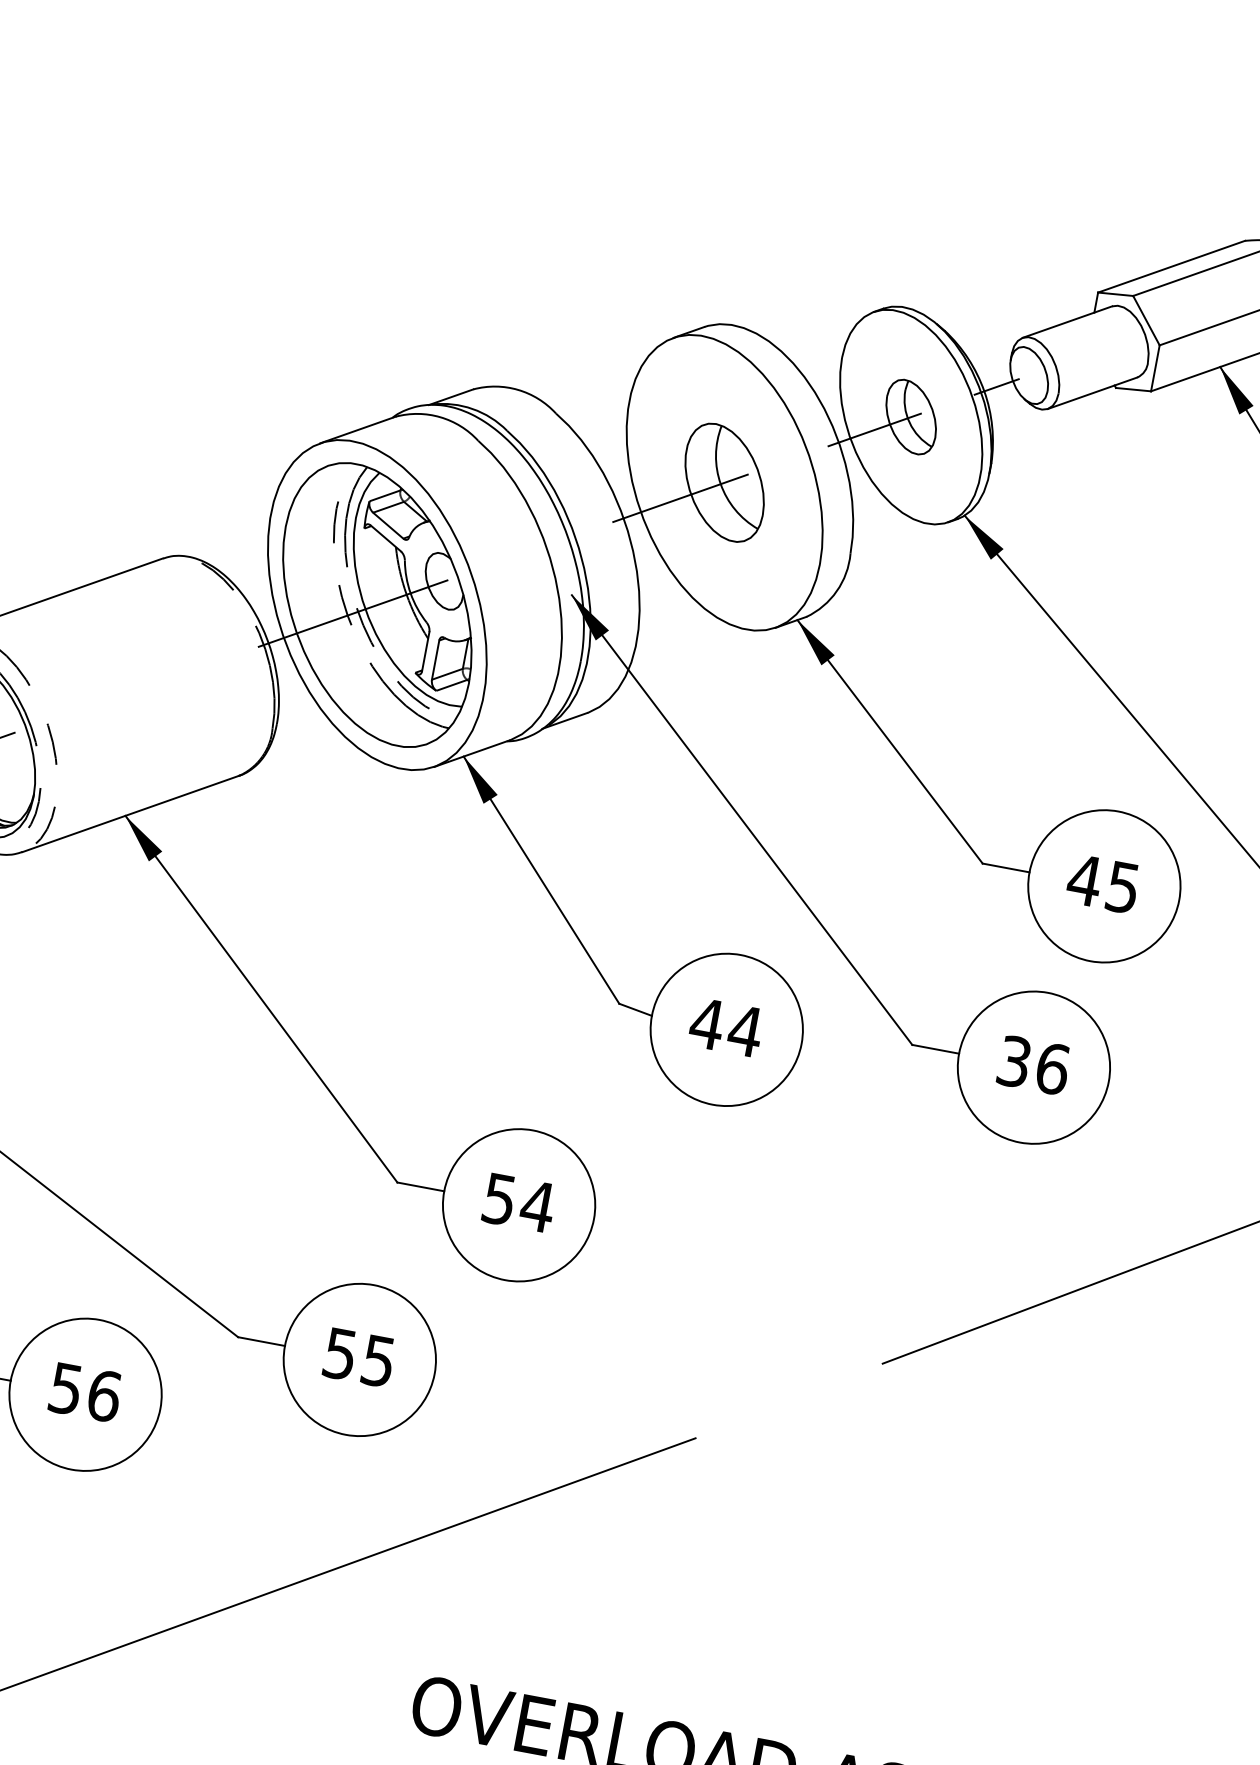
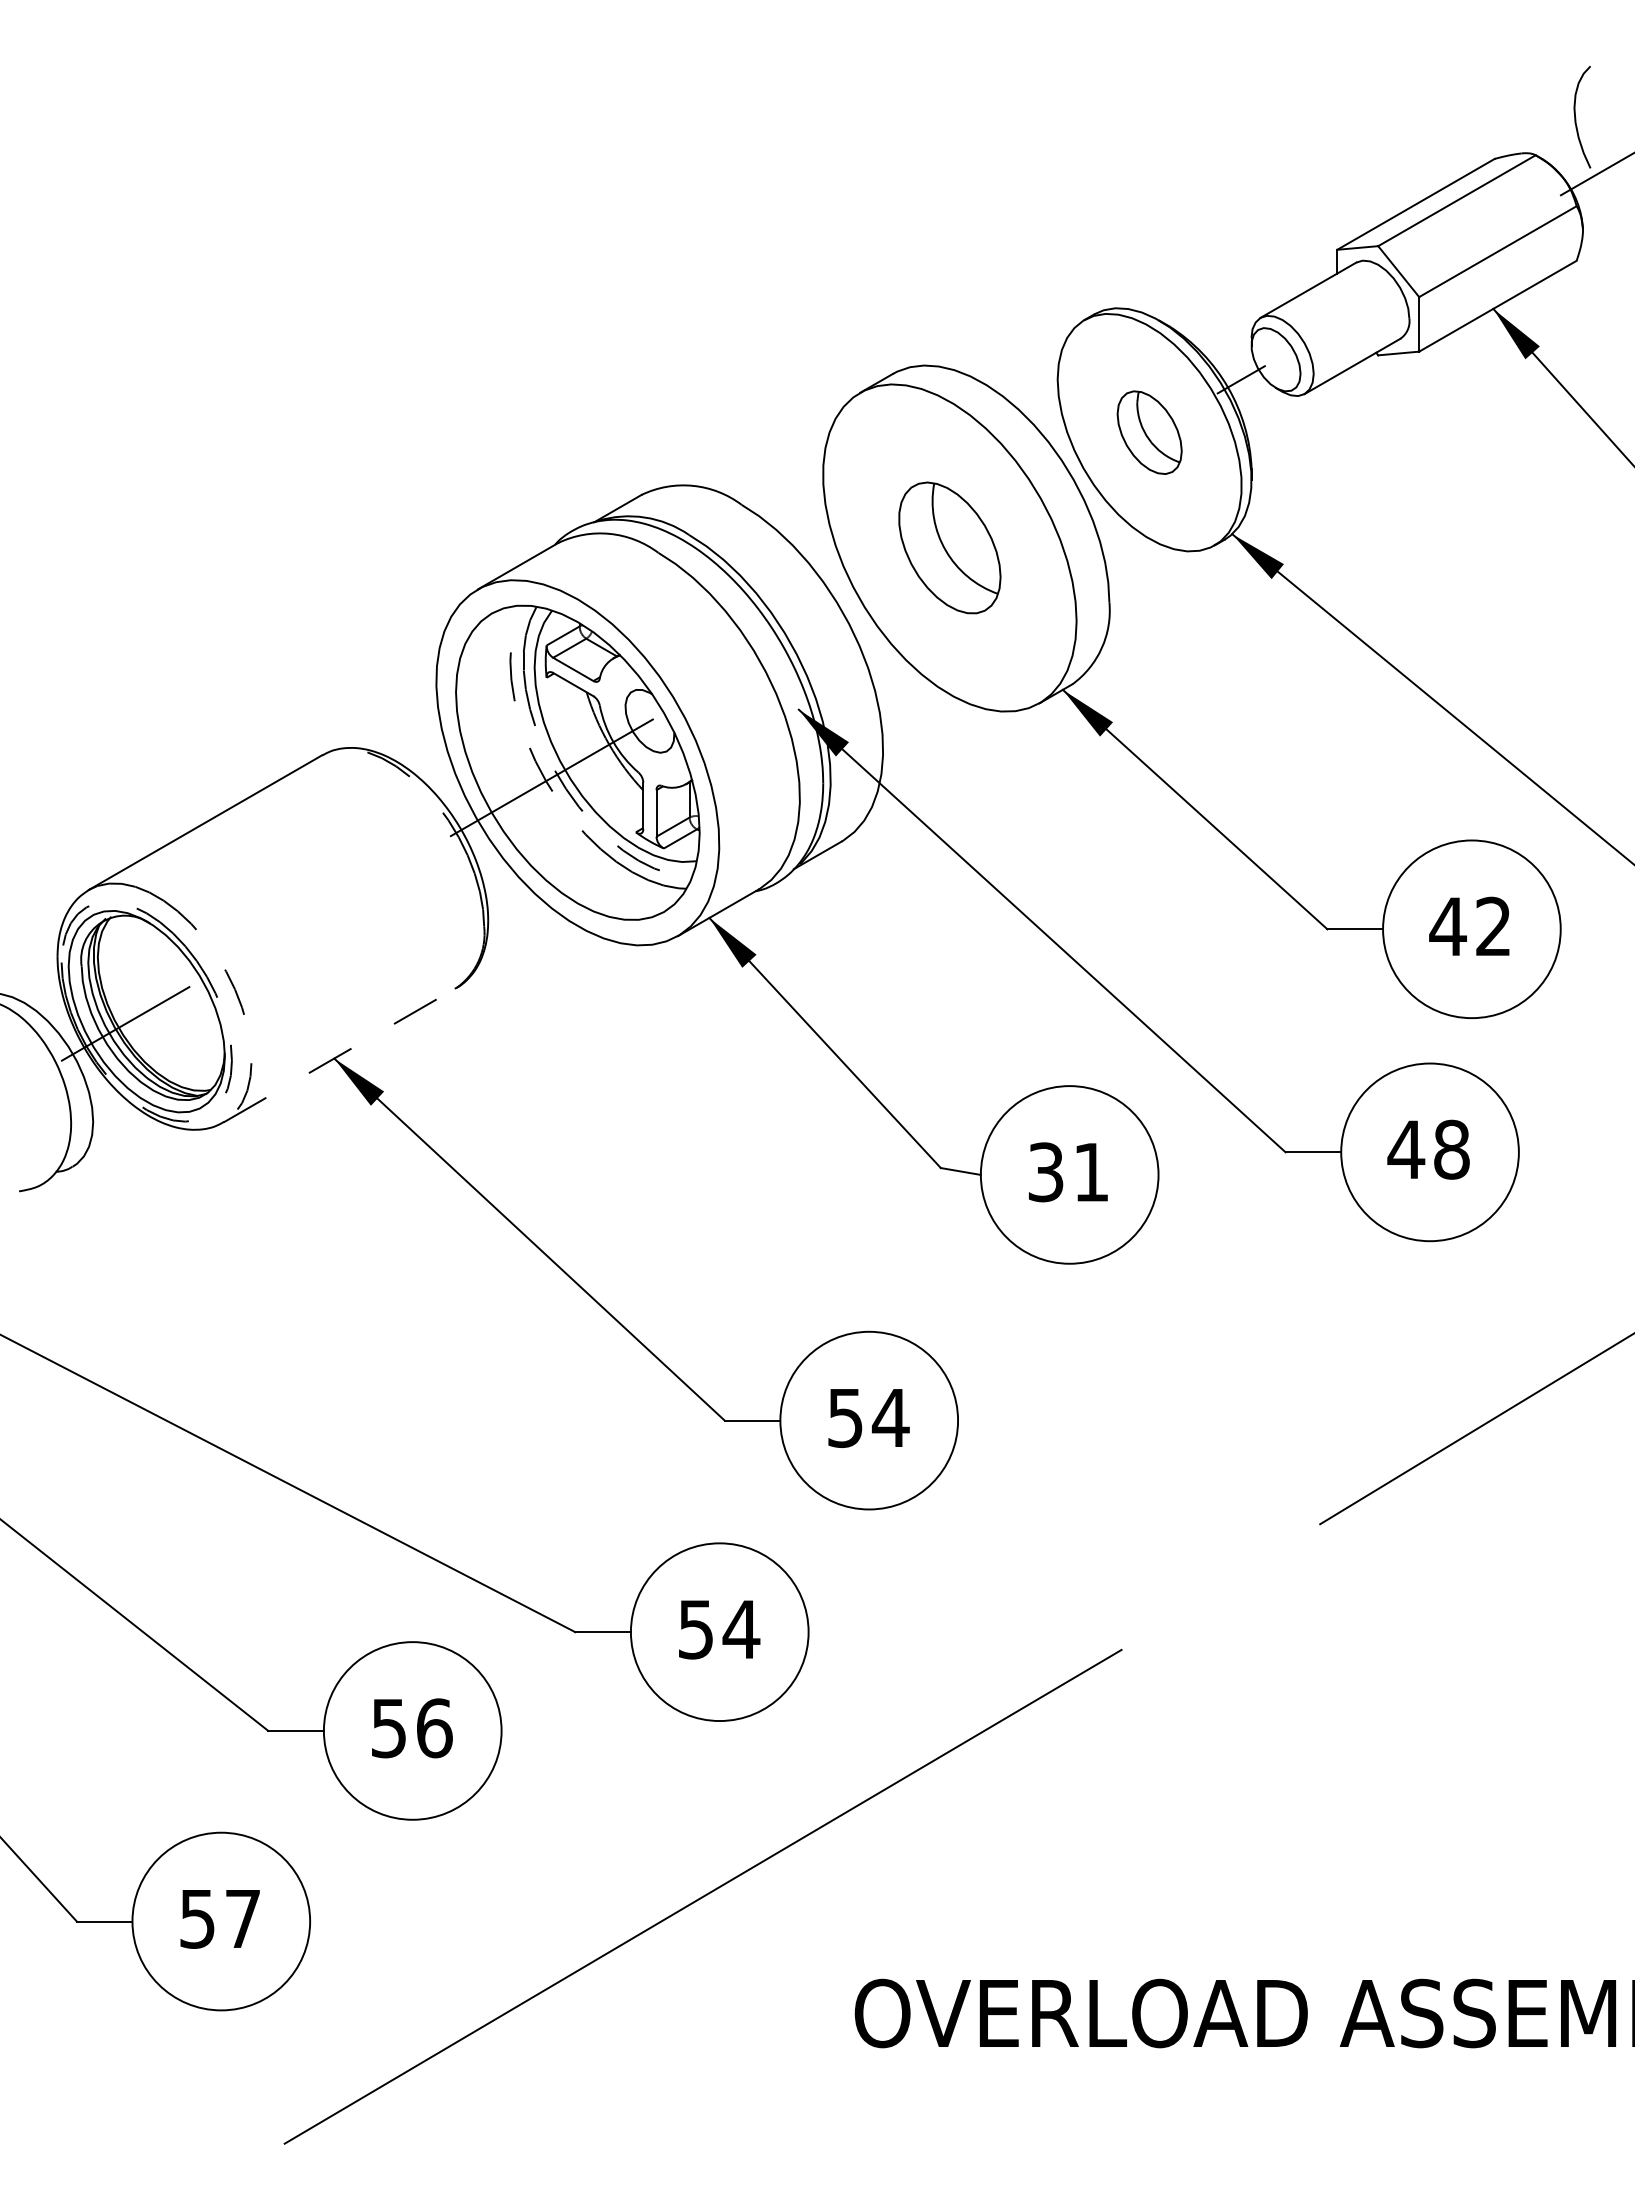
line: (874, 429) -> (1110, 454), removed
line: (680, 497) -> (902, 574), removed
line: (131, 813) -> (340, 1054), solid -> dashed
text: (1123, 887) -> (1493, 926), 45 -> 42
text: (726, 1027) -> (1068, 1172), 44 -> 31
text: (1033, 1065) -> (1428, 1149), 36 -> 48
text: (378, 1361) -> (741, 1629), 55 -> 54

